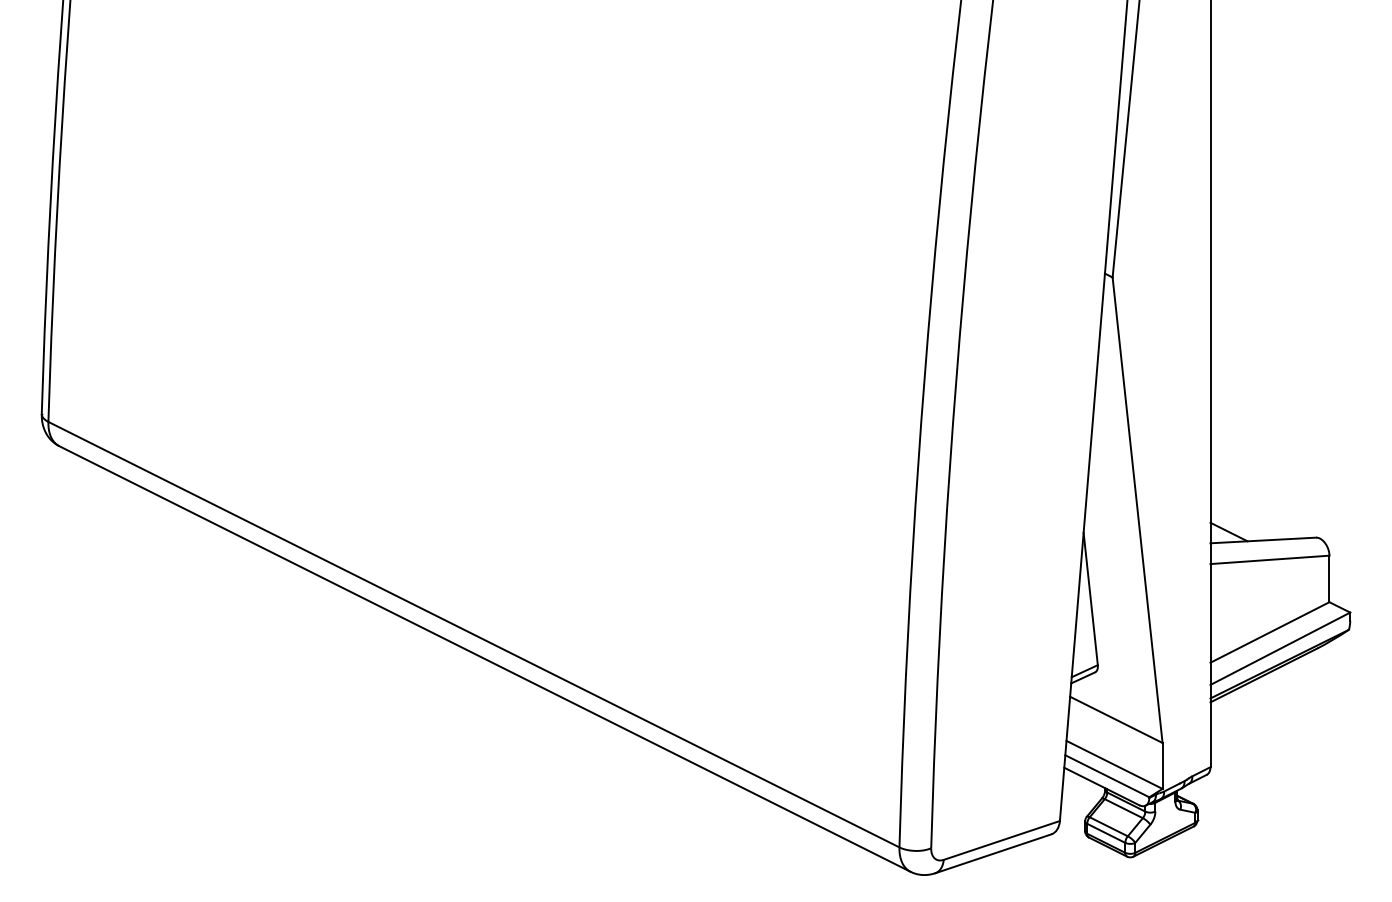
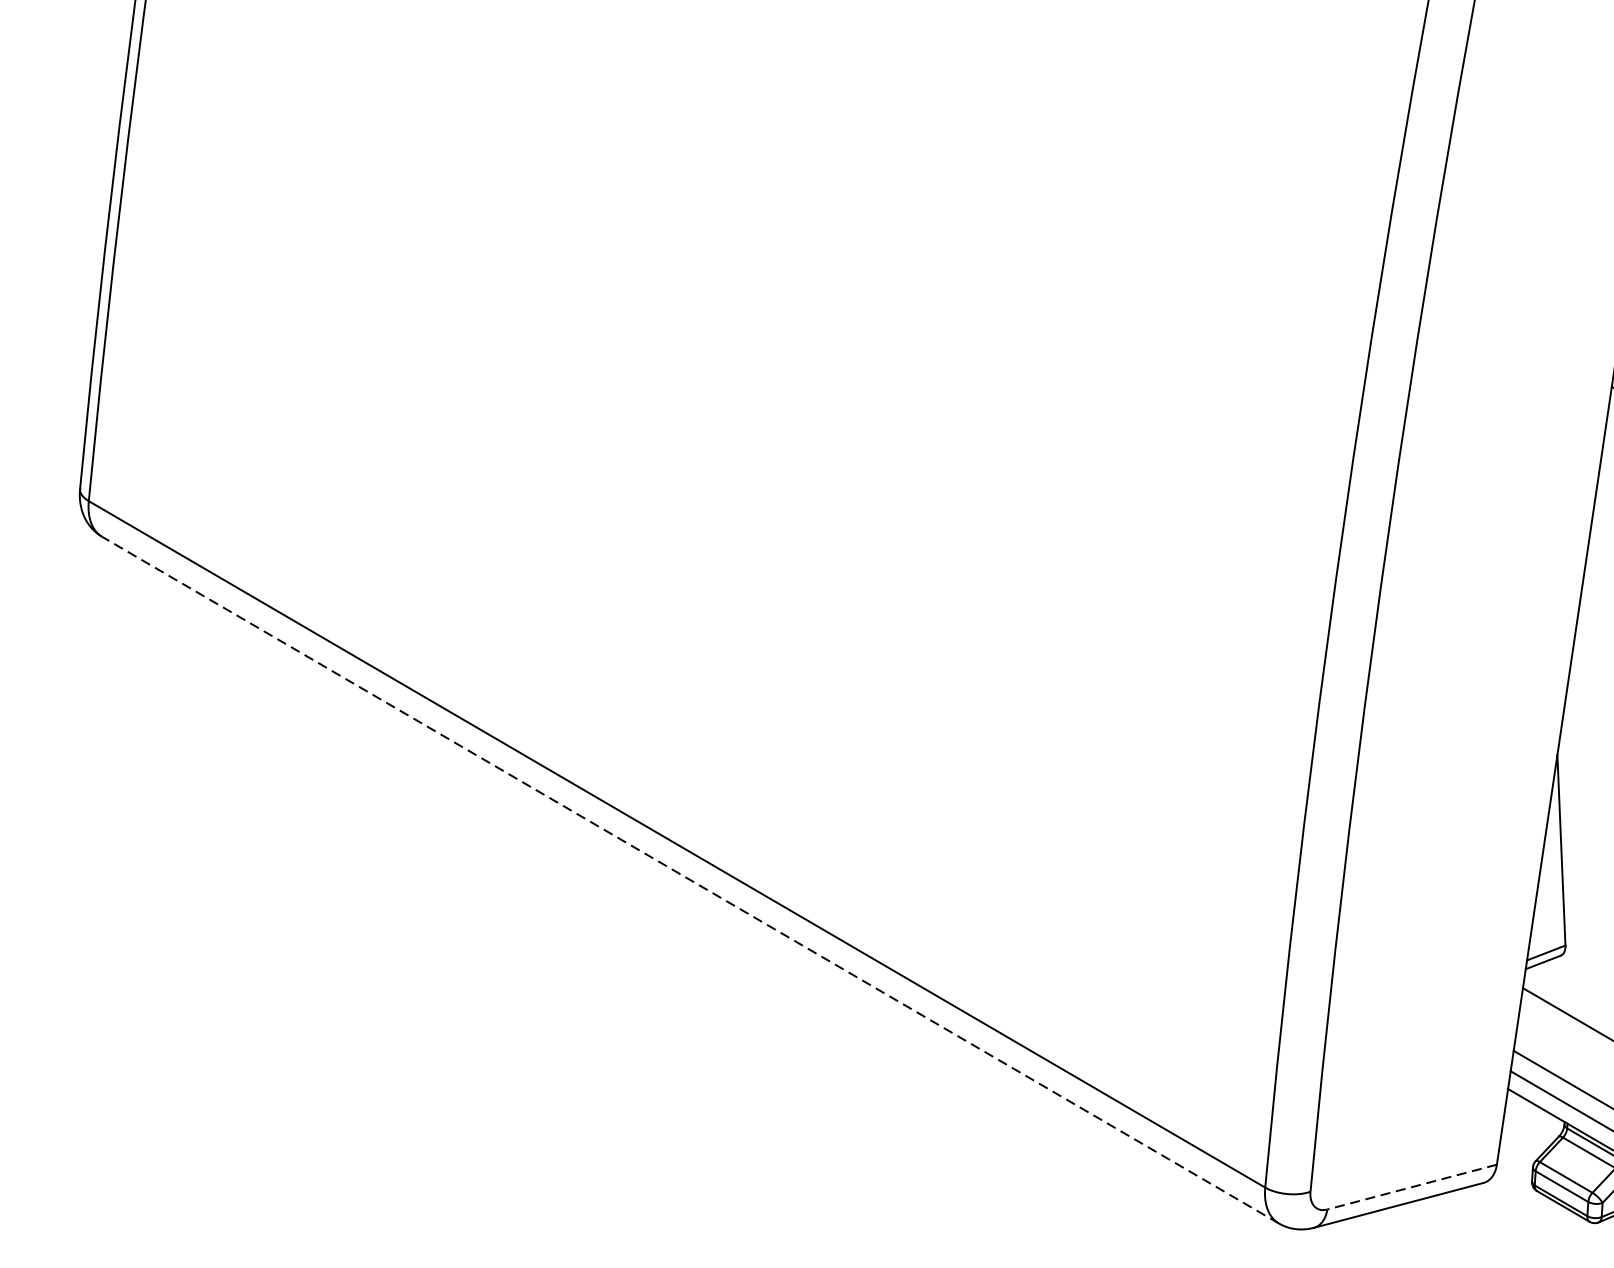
line: (484, 659) -> (689, 880), solid -> dashed
line: (1001, 840) -> (1411, 1187), solid -> dashed

